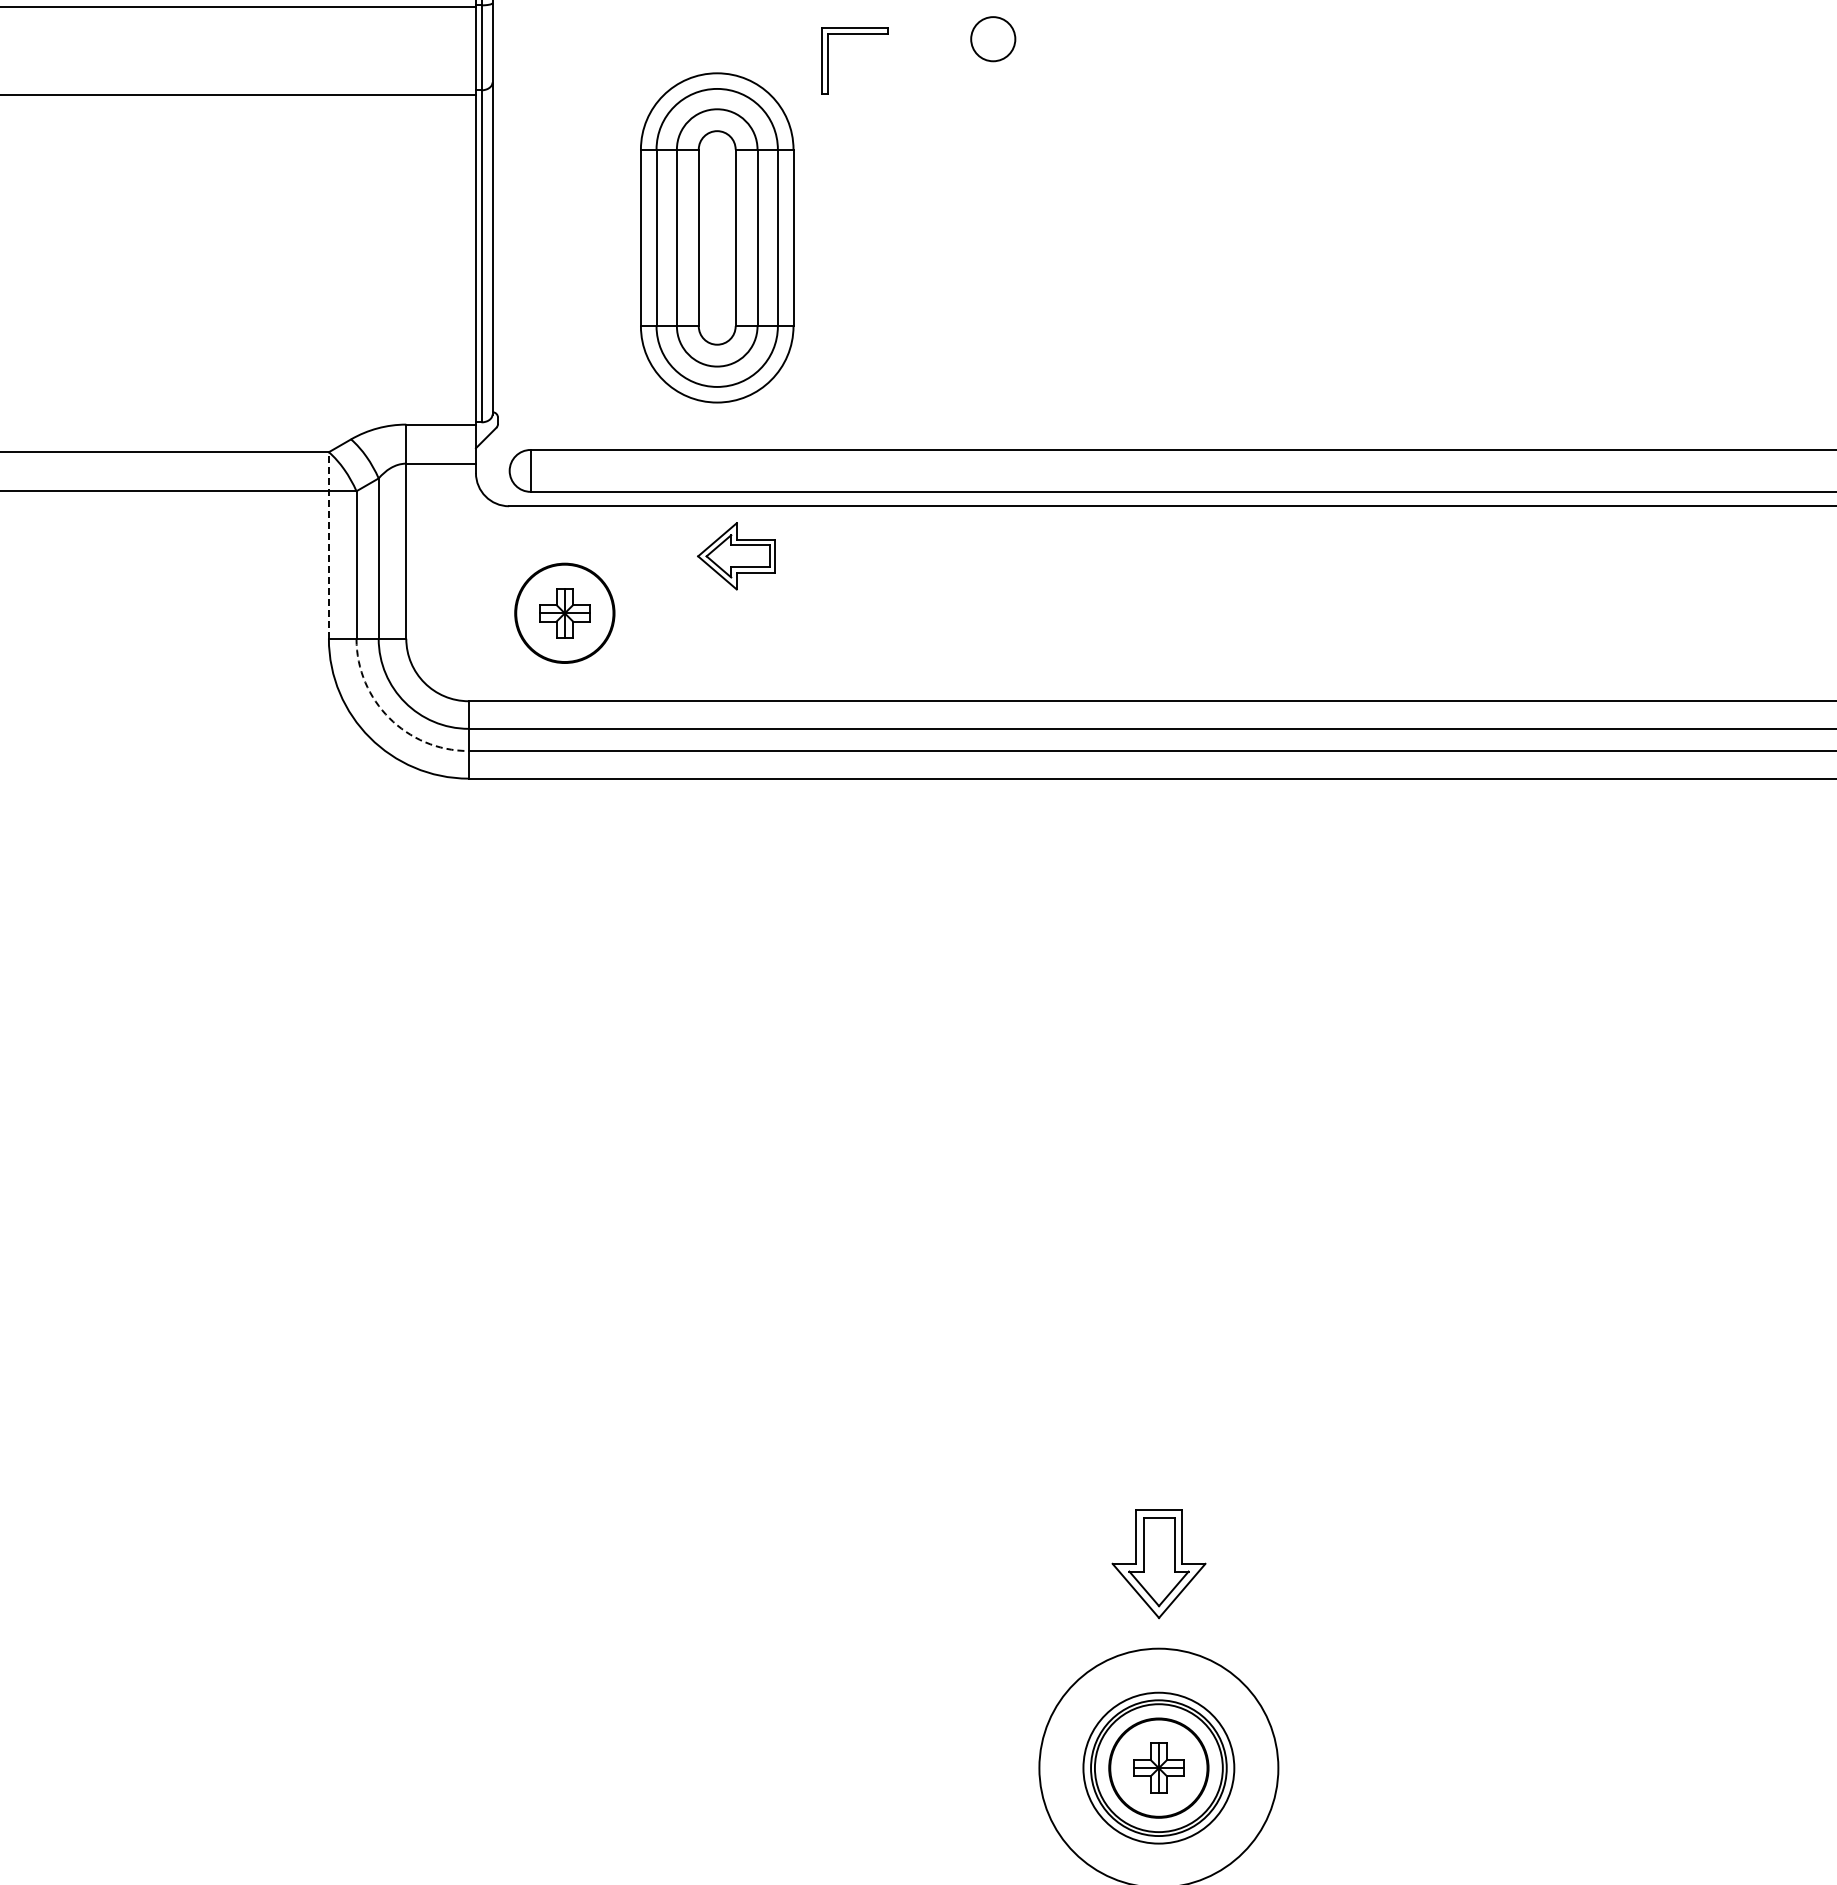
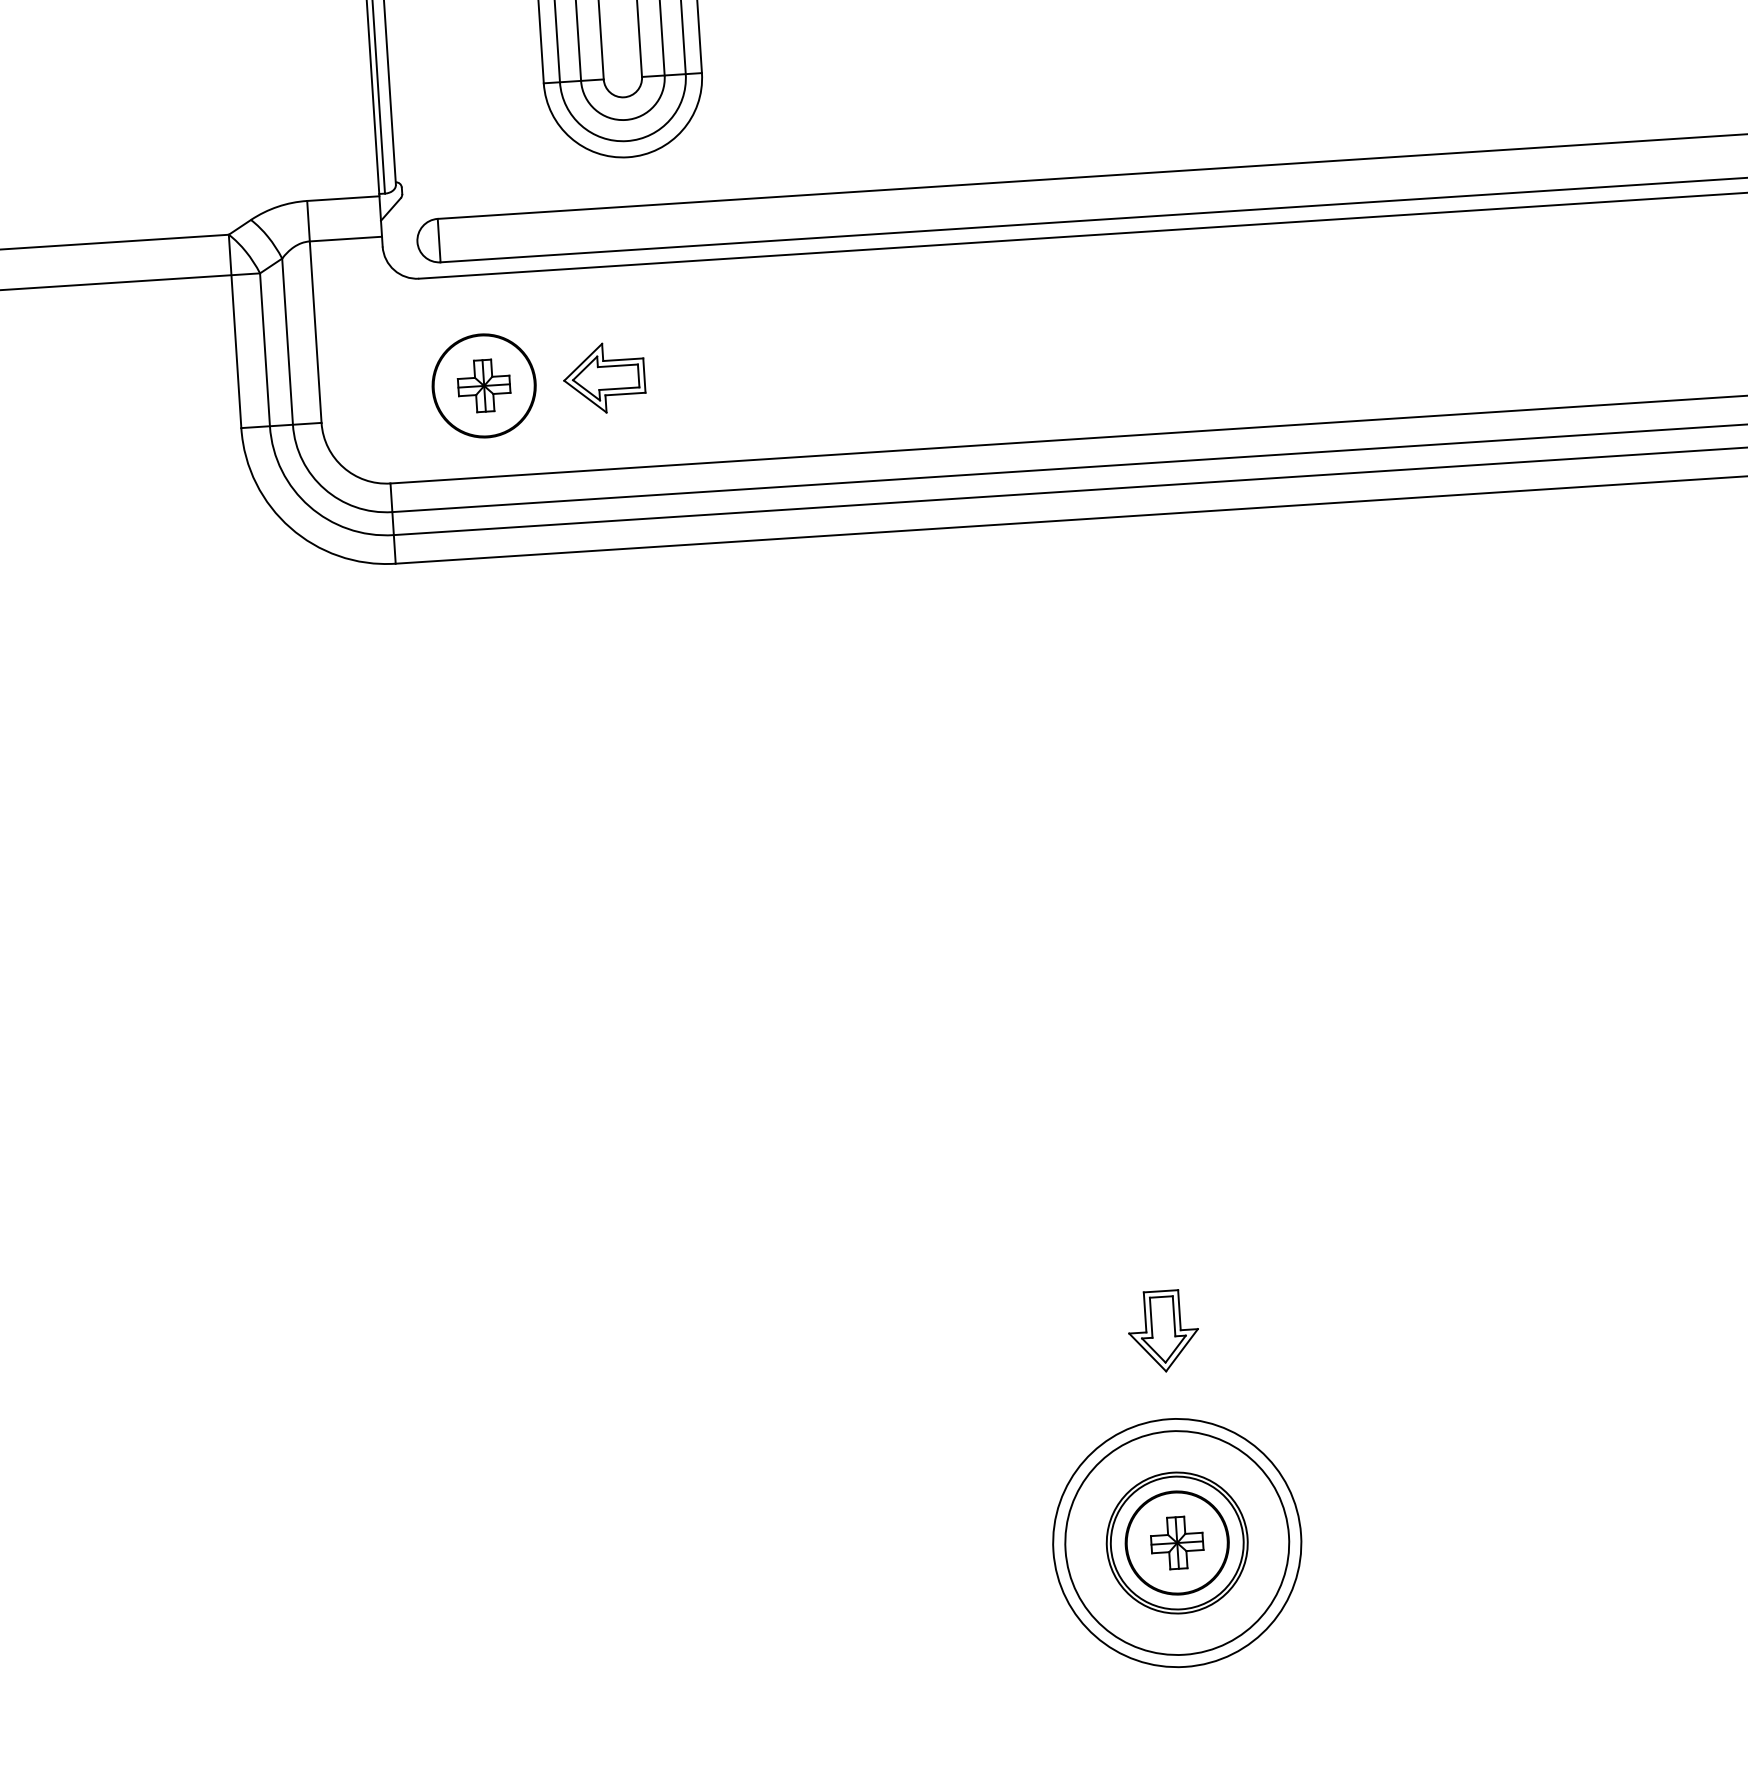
line: (328, 544) -> (234, 330), dashed -> solid
part: (736, 556) -> (604, 378), moved
arc: (389, 718) -> (309, 506), dashed -> solid
part: (1158, 1563) -> (1163, 1330), size x0.71
circle: (1158, 1767) -> (1176, 1542), size x1.43

